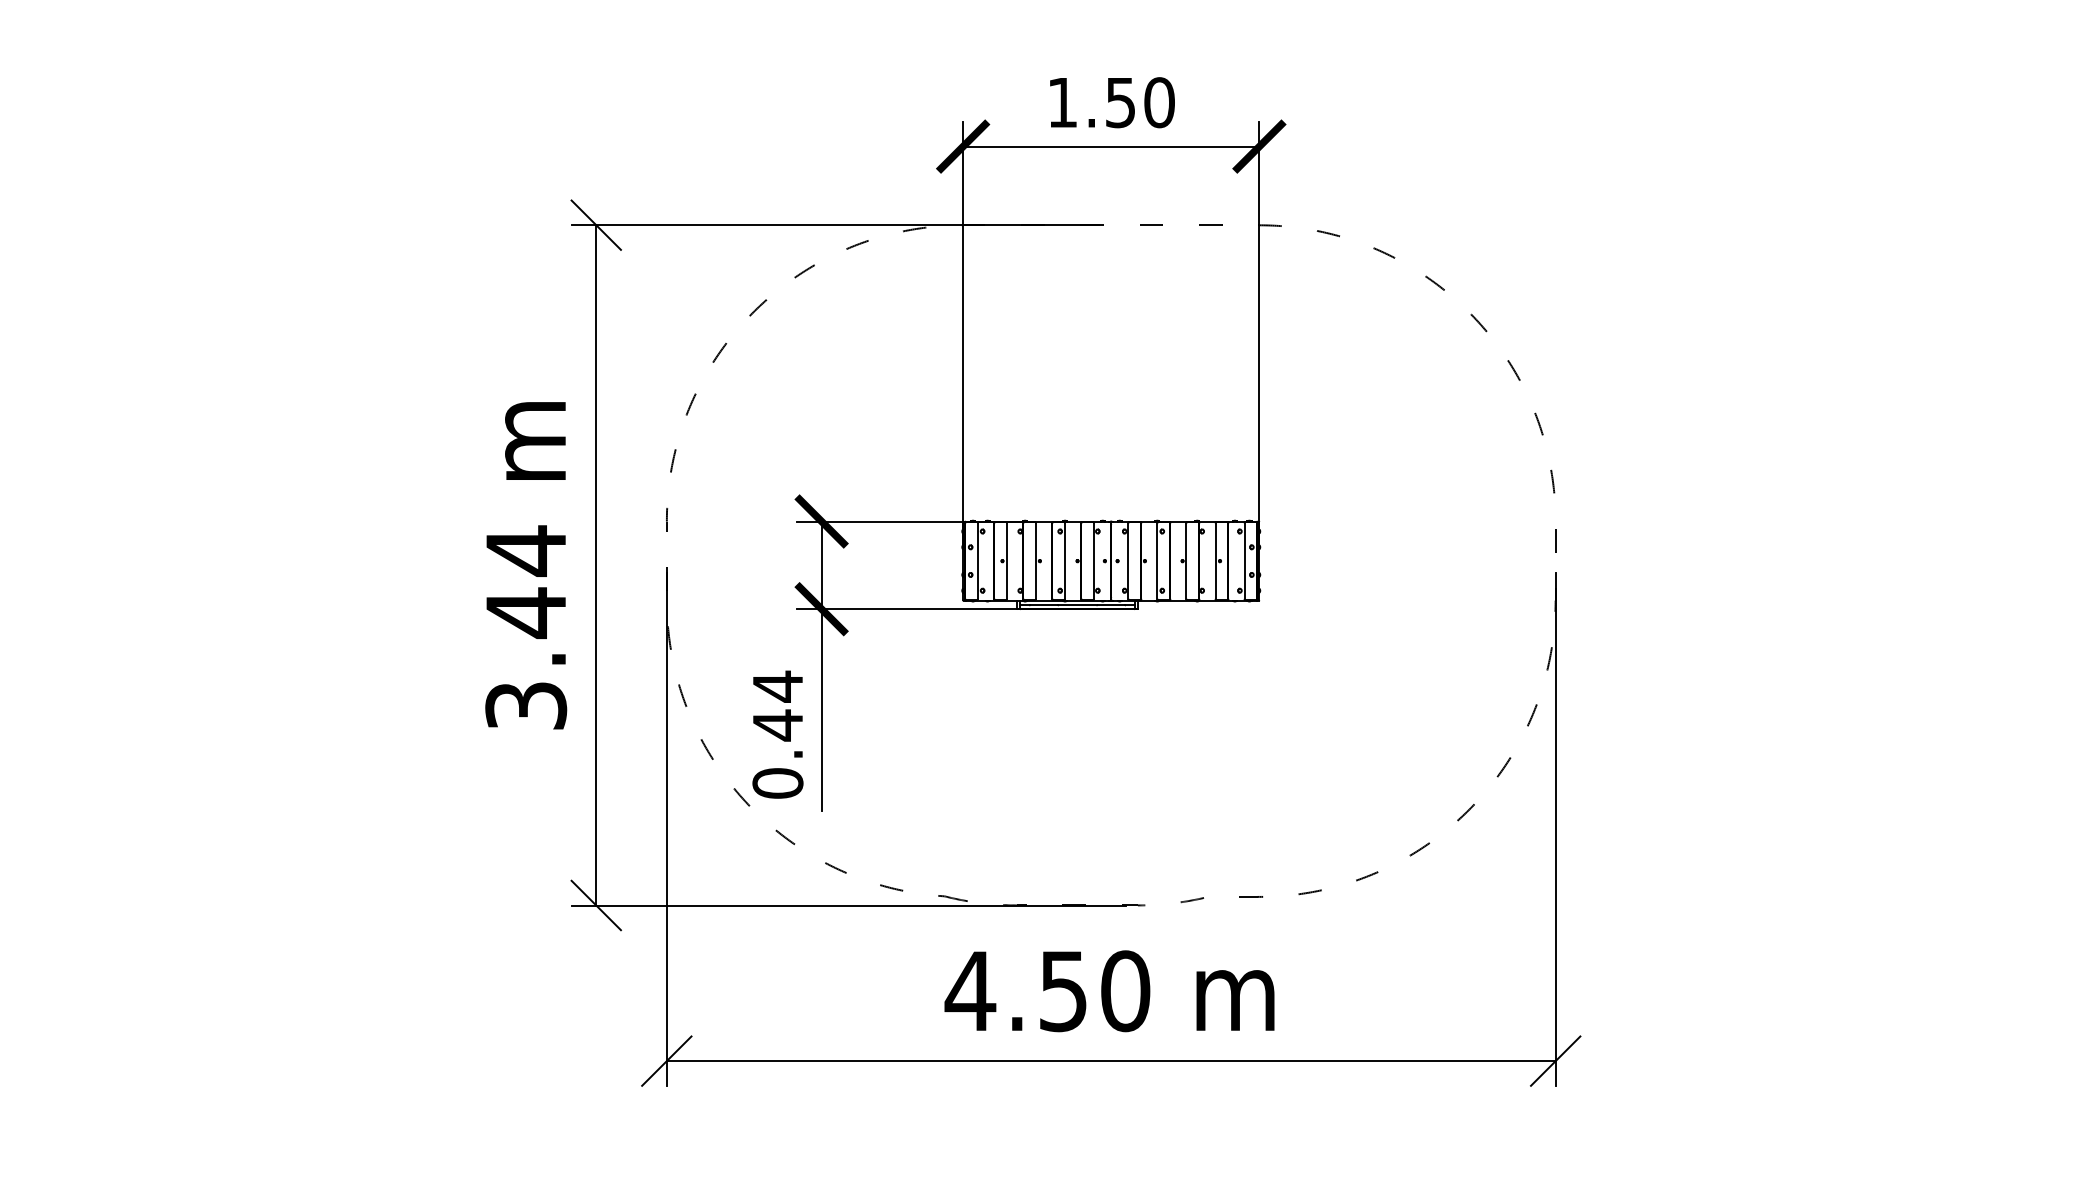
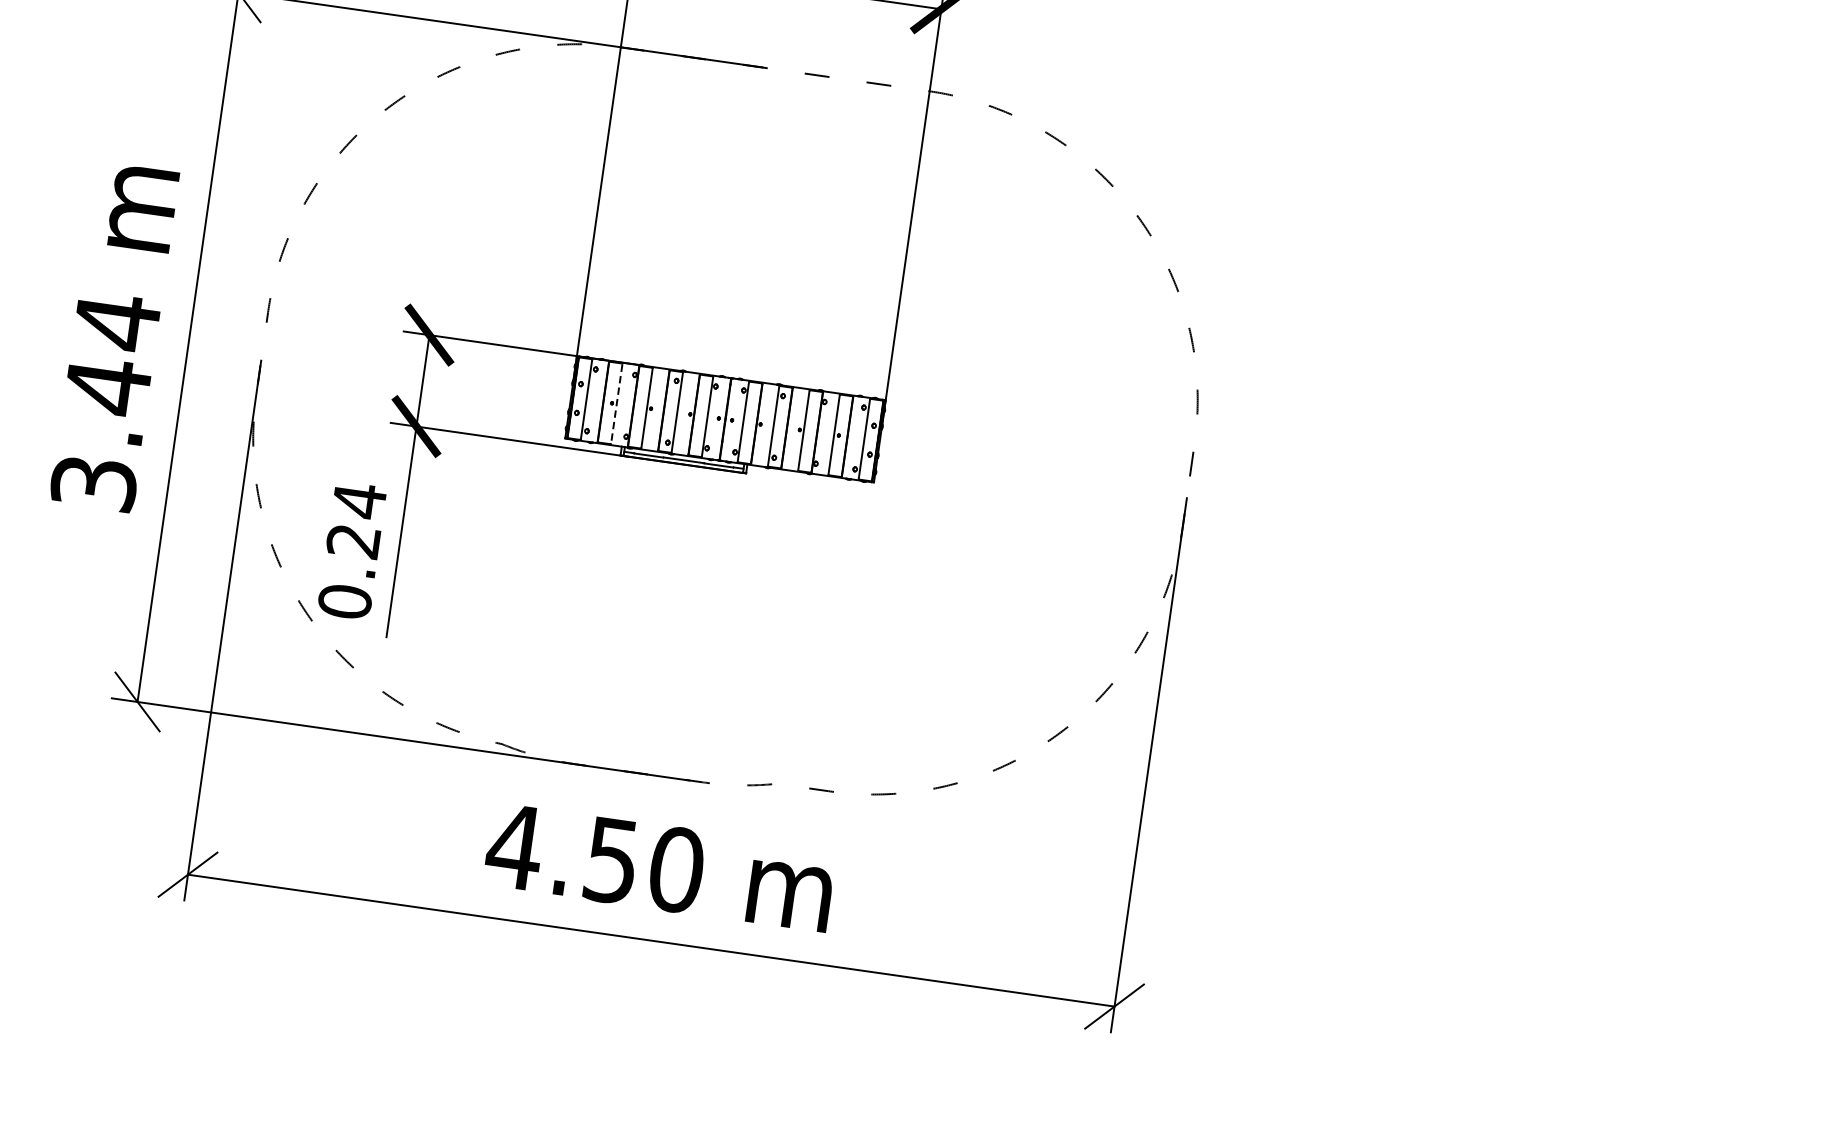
line: (1007, 561) -> (617, 404), solid -> dashed
text: (777, 725) -> (353, 541), 0.44 -> 0.24

